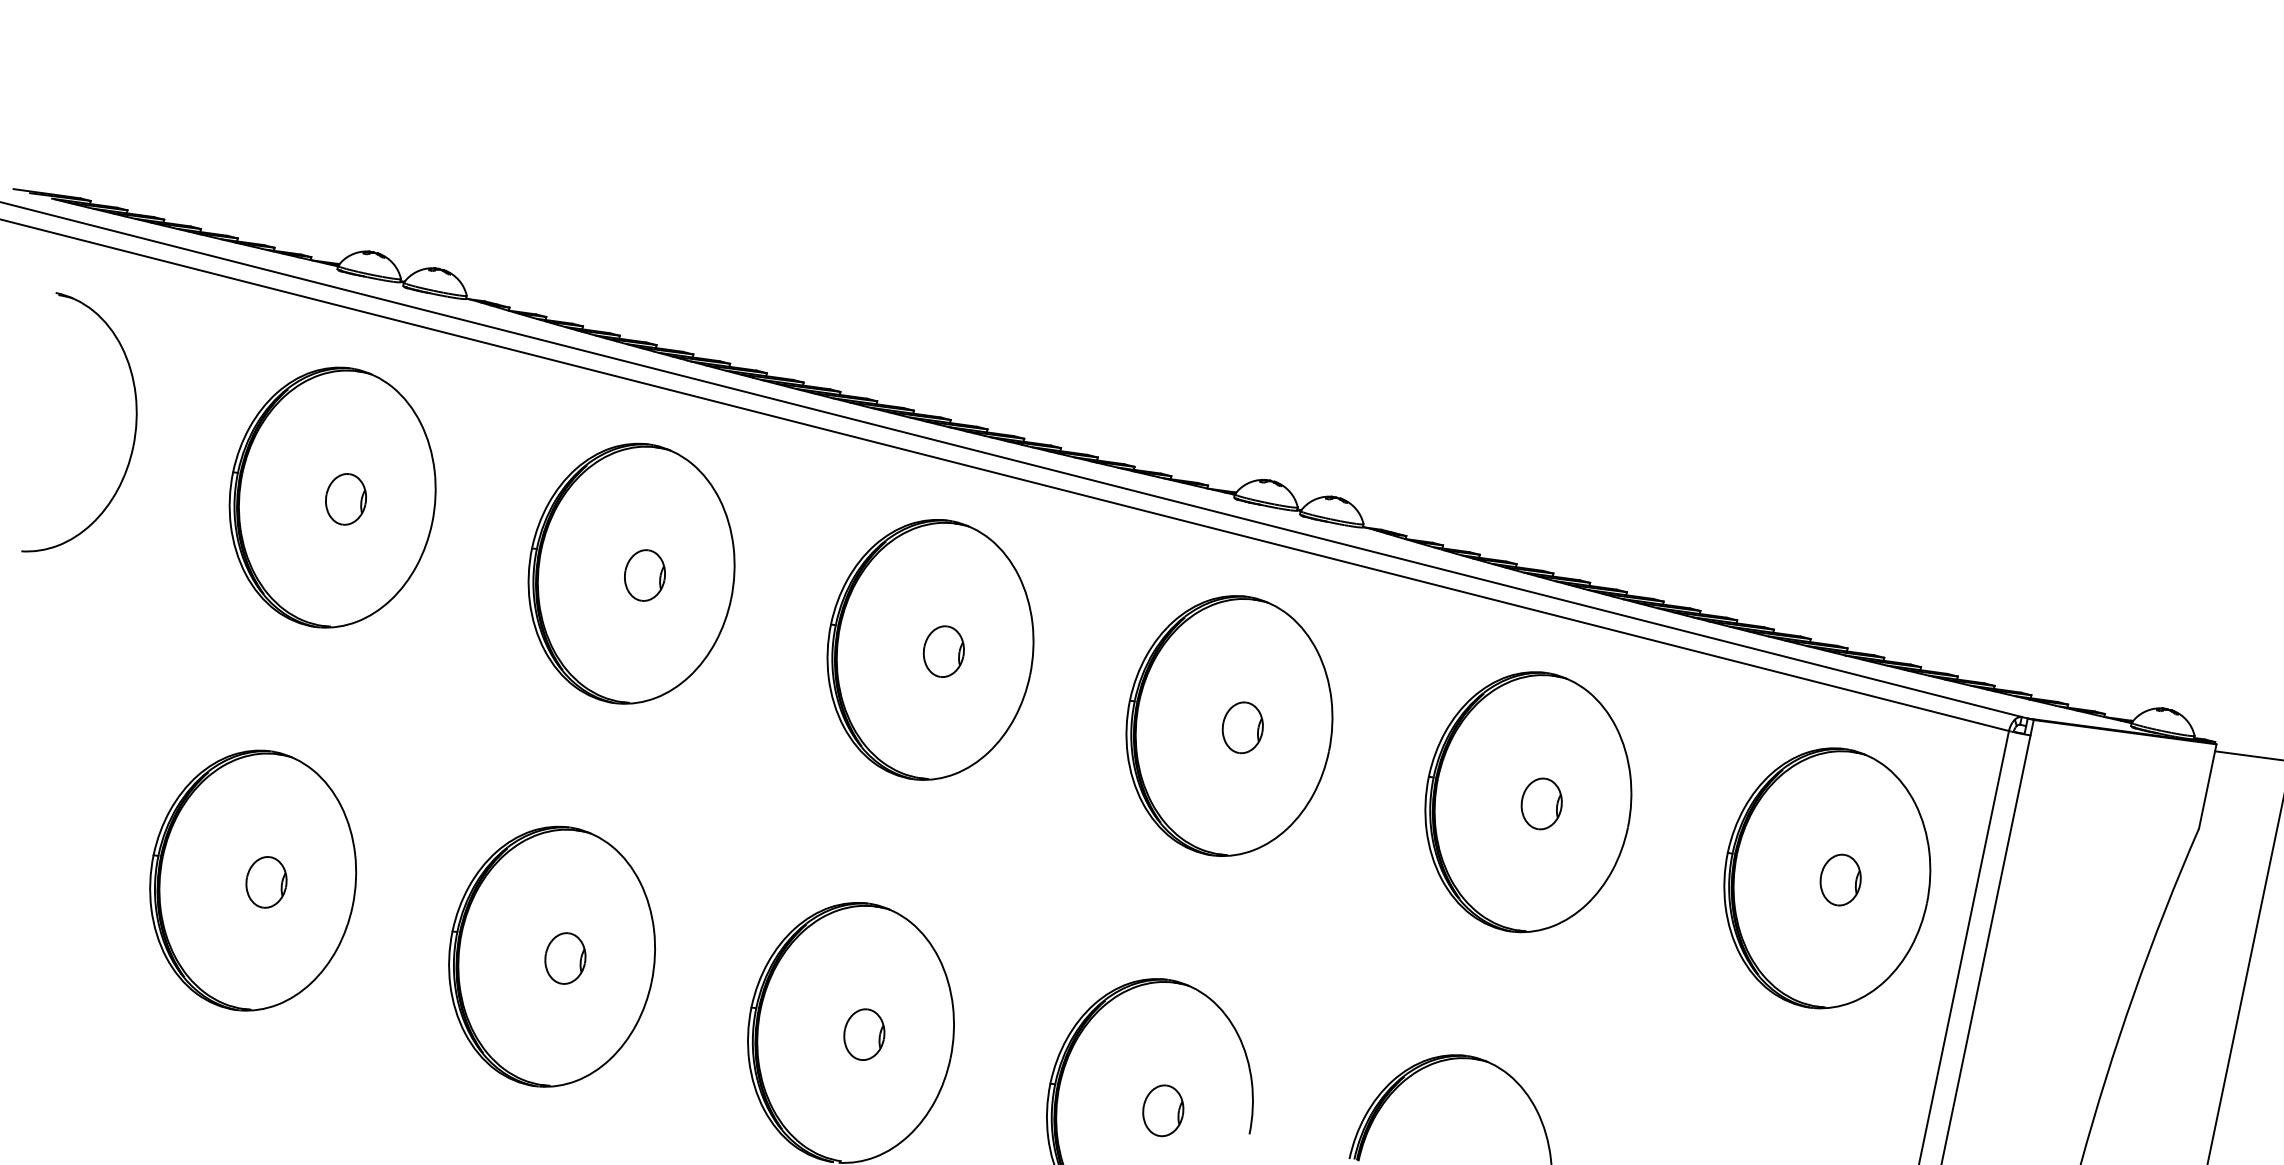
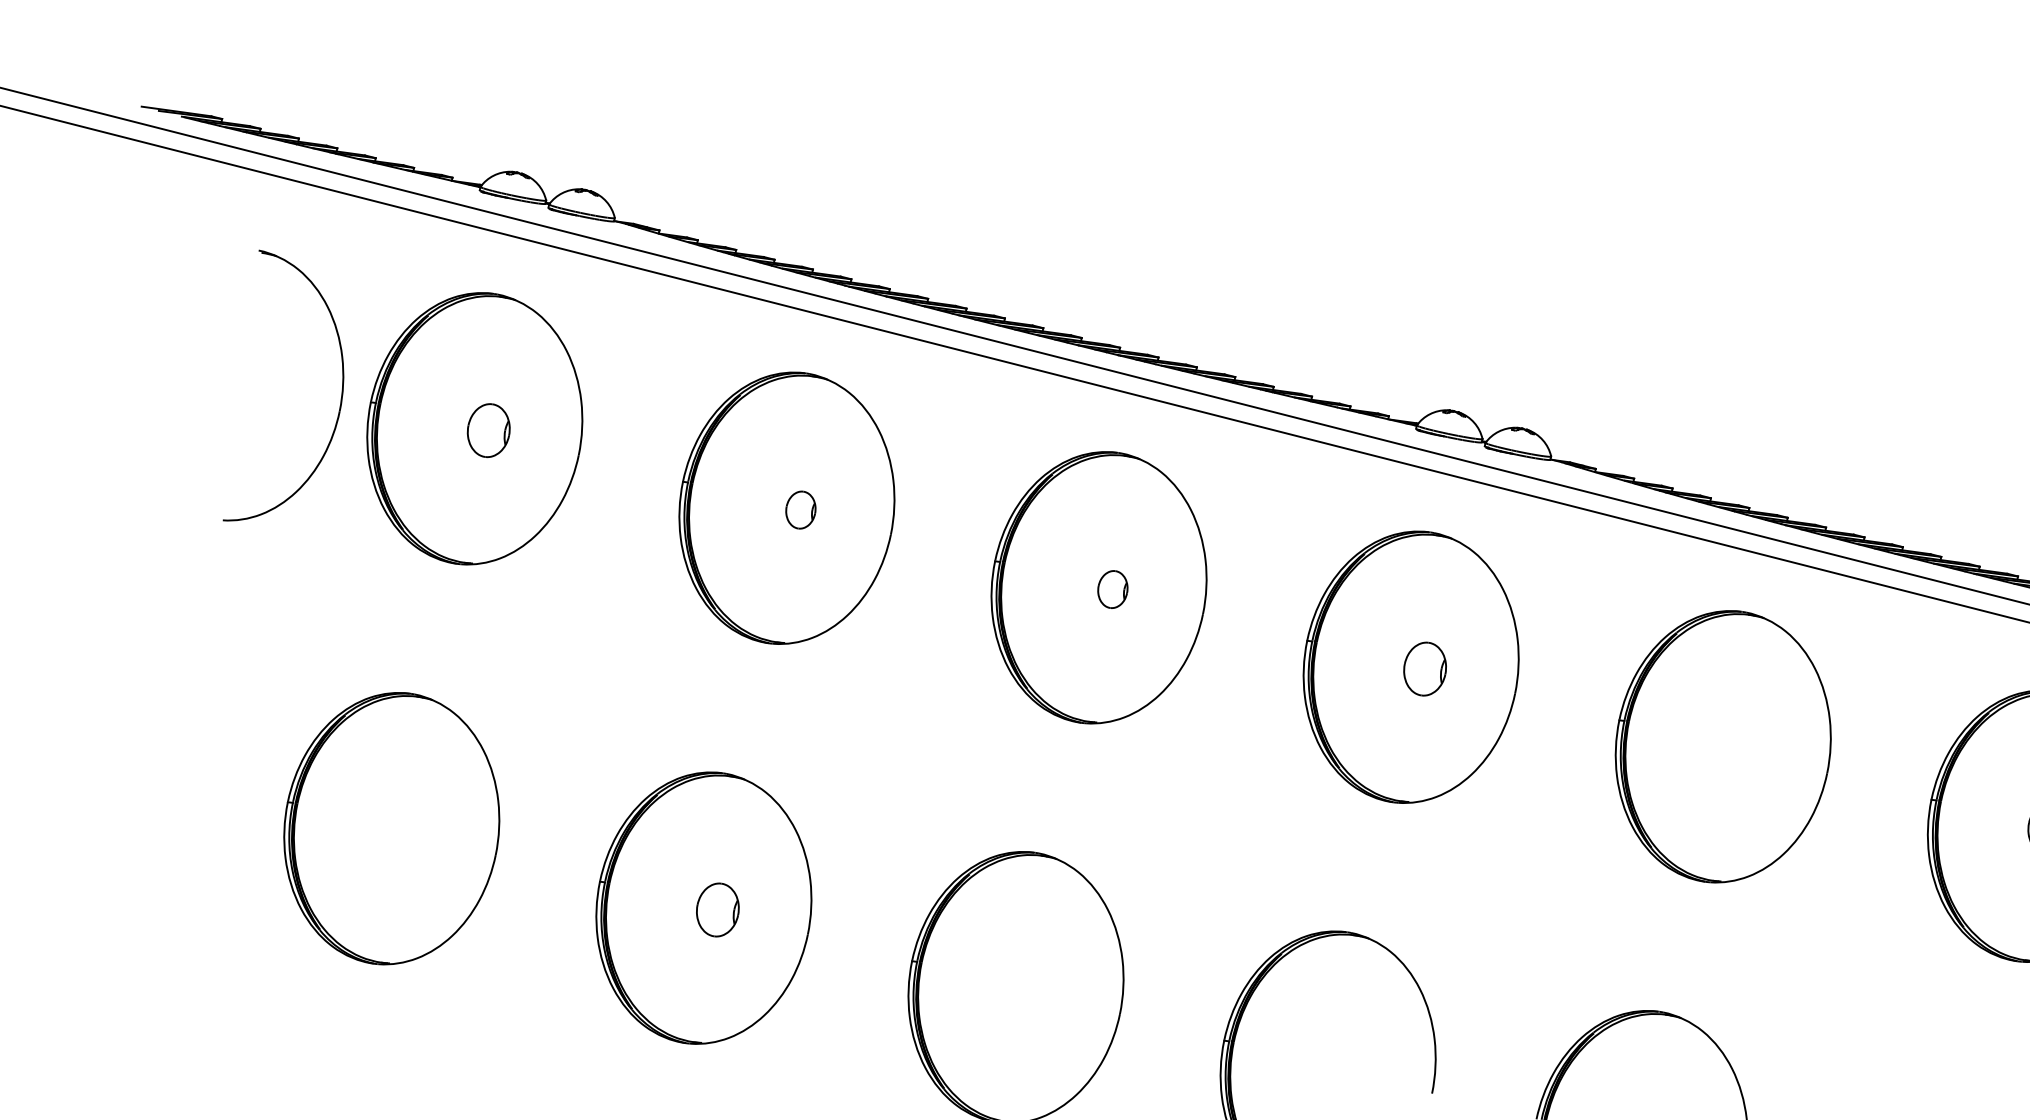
part: (134, 430) -> (341, 394), moved
part: (644, 575) -> (800, 510), size x0.7
part: (943, 651) -> (1112, 589), size x0.7
part: (1541, 803) -> (1736, 748), removed
part: (266, 882) -> (405, 830), removed
part: (864, 1034) -> (1030, 989), removed
part: (1163, 1110) -> (1342, 1068), removed

